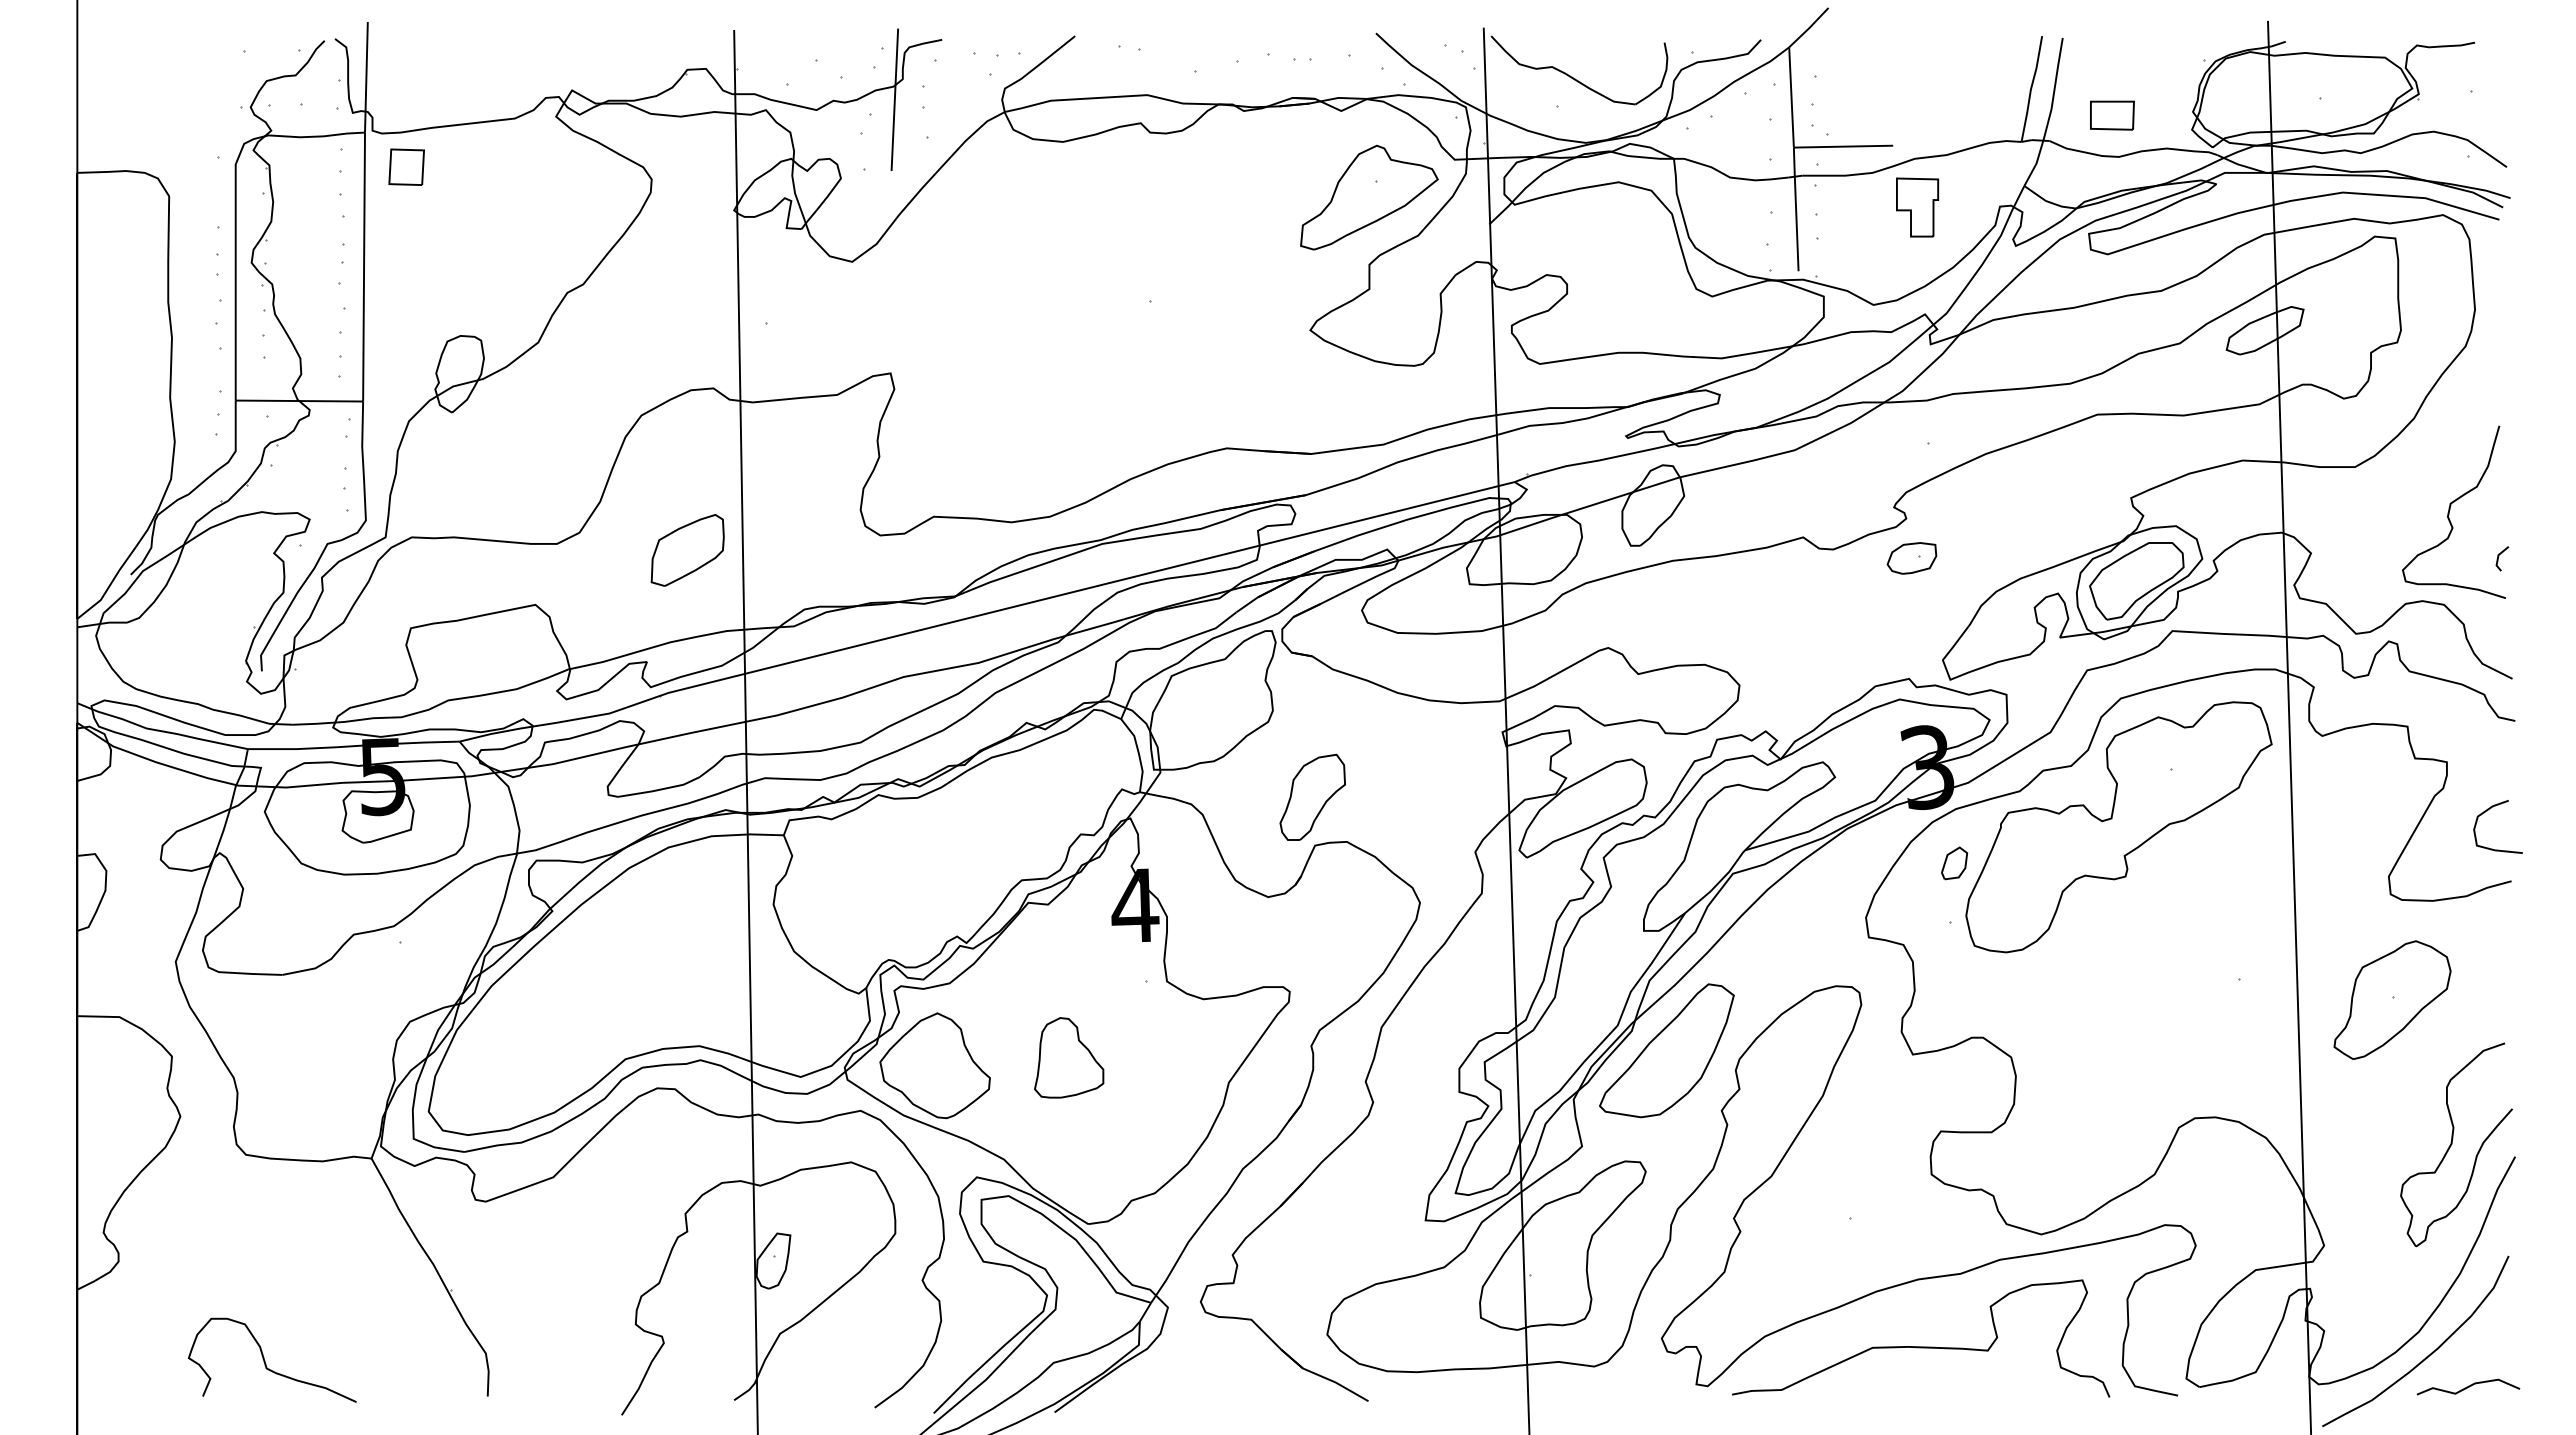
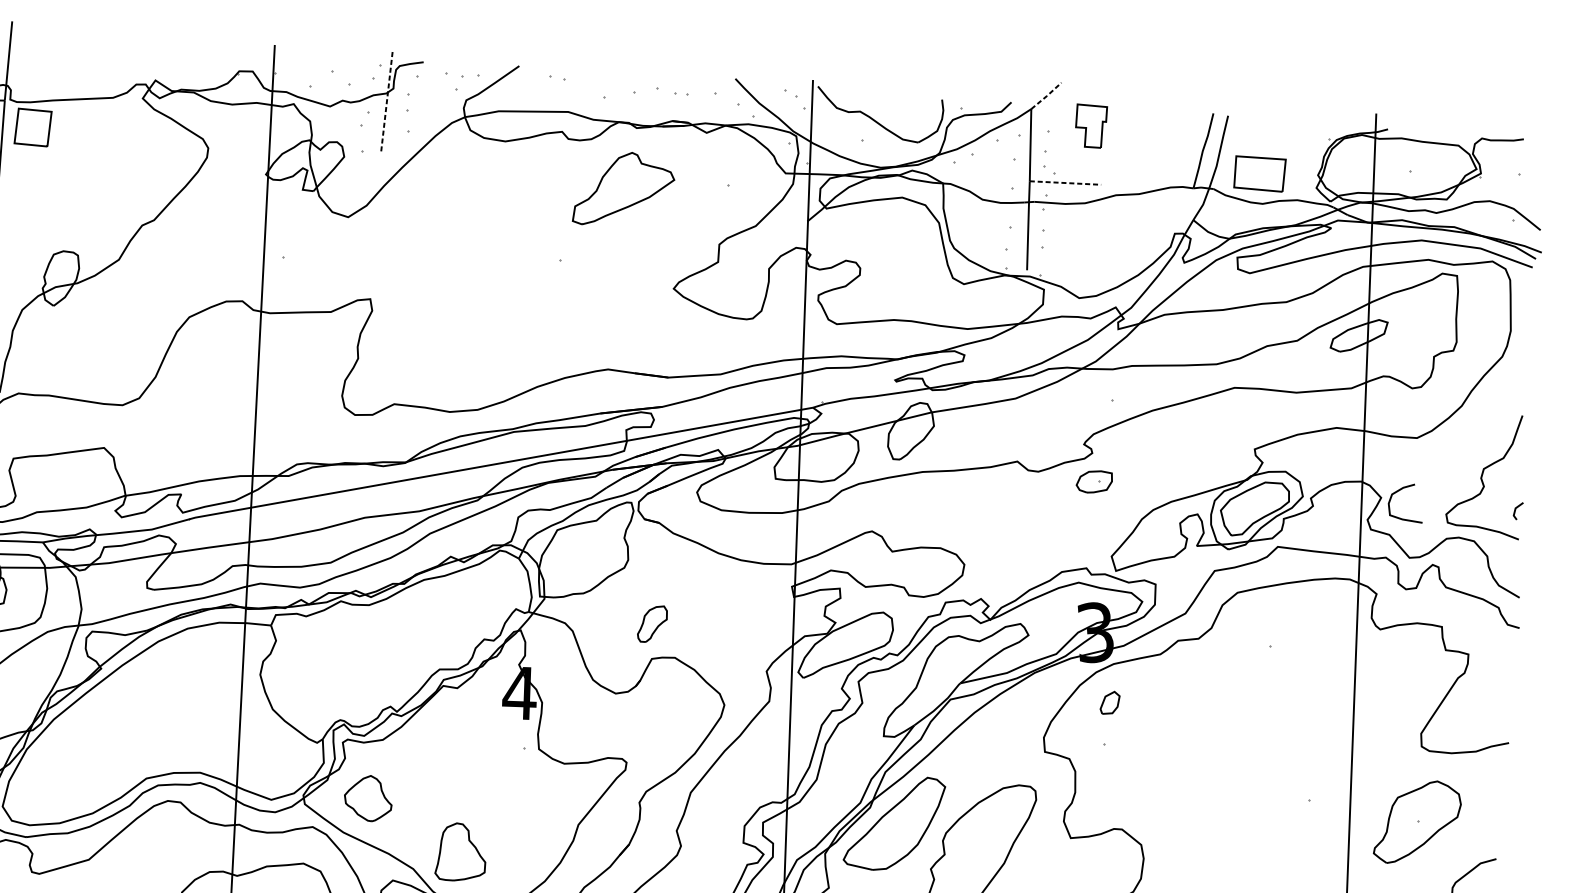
line: (1809, 27) -> (1046, 95), solid -> dashed
line: (894, 100) -> (386, 103), solid -> dashed
part: (2112, 115) -> (1260, 173), size x1.6
line: (1843, 146) -> (1065, 182), solid -> dashed
part: (406, 166) -> (32, 126), size x1.4
part: (1369, 197) -> (624, 189), moved
part: (1917, 207) -> (1090, 126), moved
part: (687, 550) -> (215, 416), removed
part: (1312, 796) -> (652, 623), size x0.6
curve: (2487, 811) -> (1399, 491), moved
part: (2118, 827) -> (1229, 685), removed
part: (1069, 1057) -> (461, 852), moved
part: (934, 1065) -> (367, 798), size x0.6

